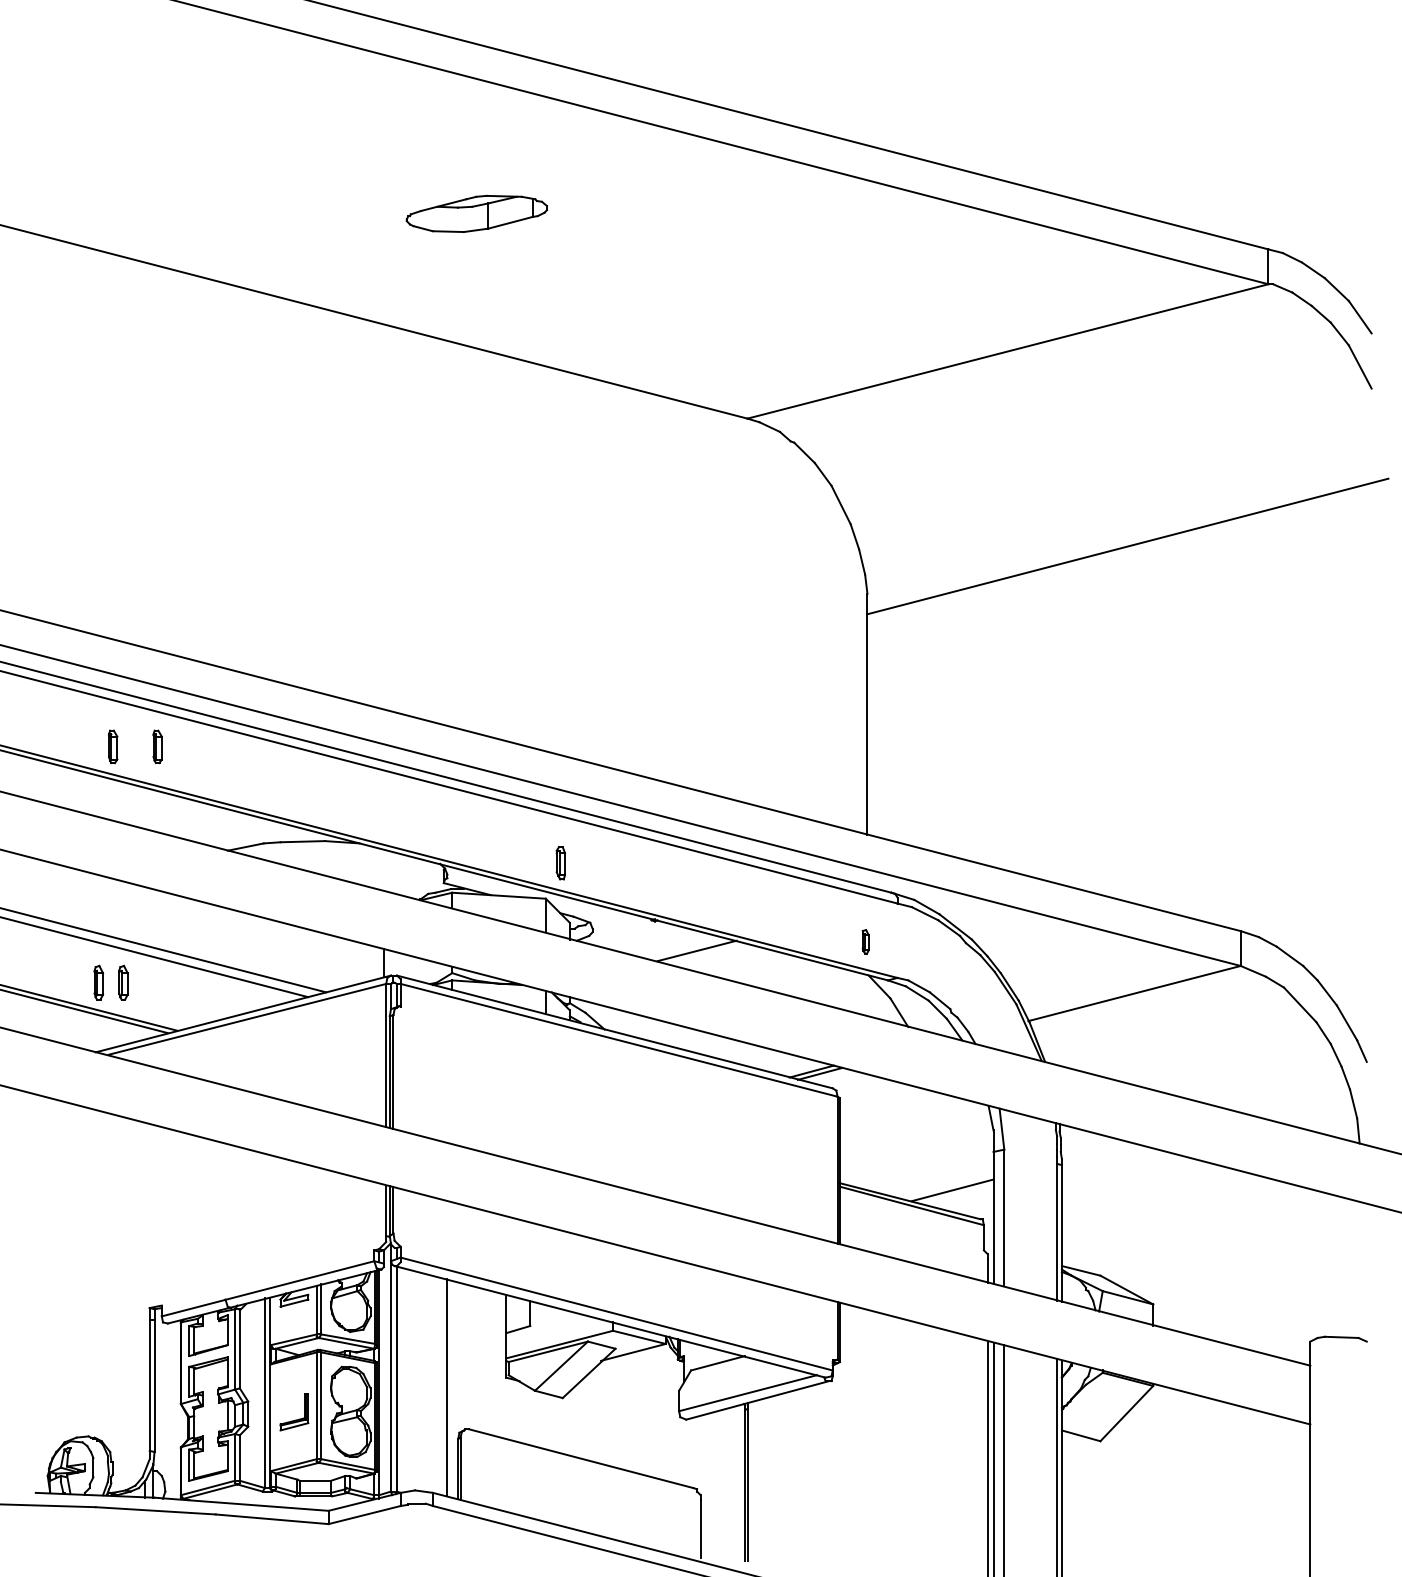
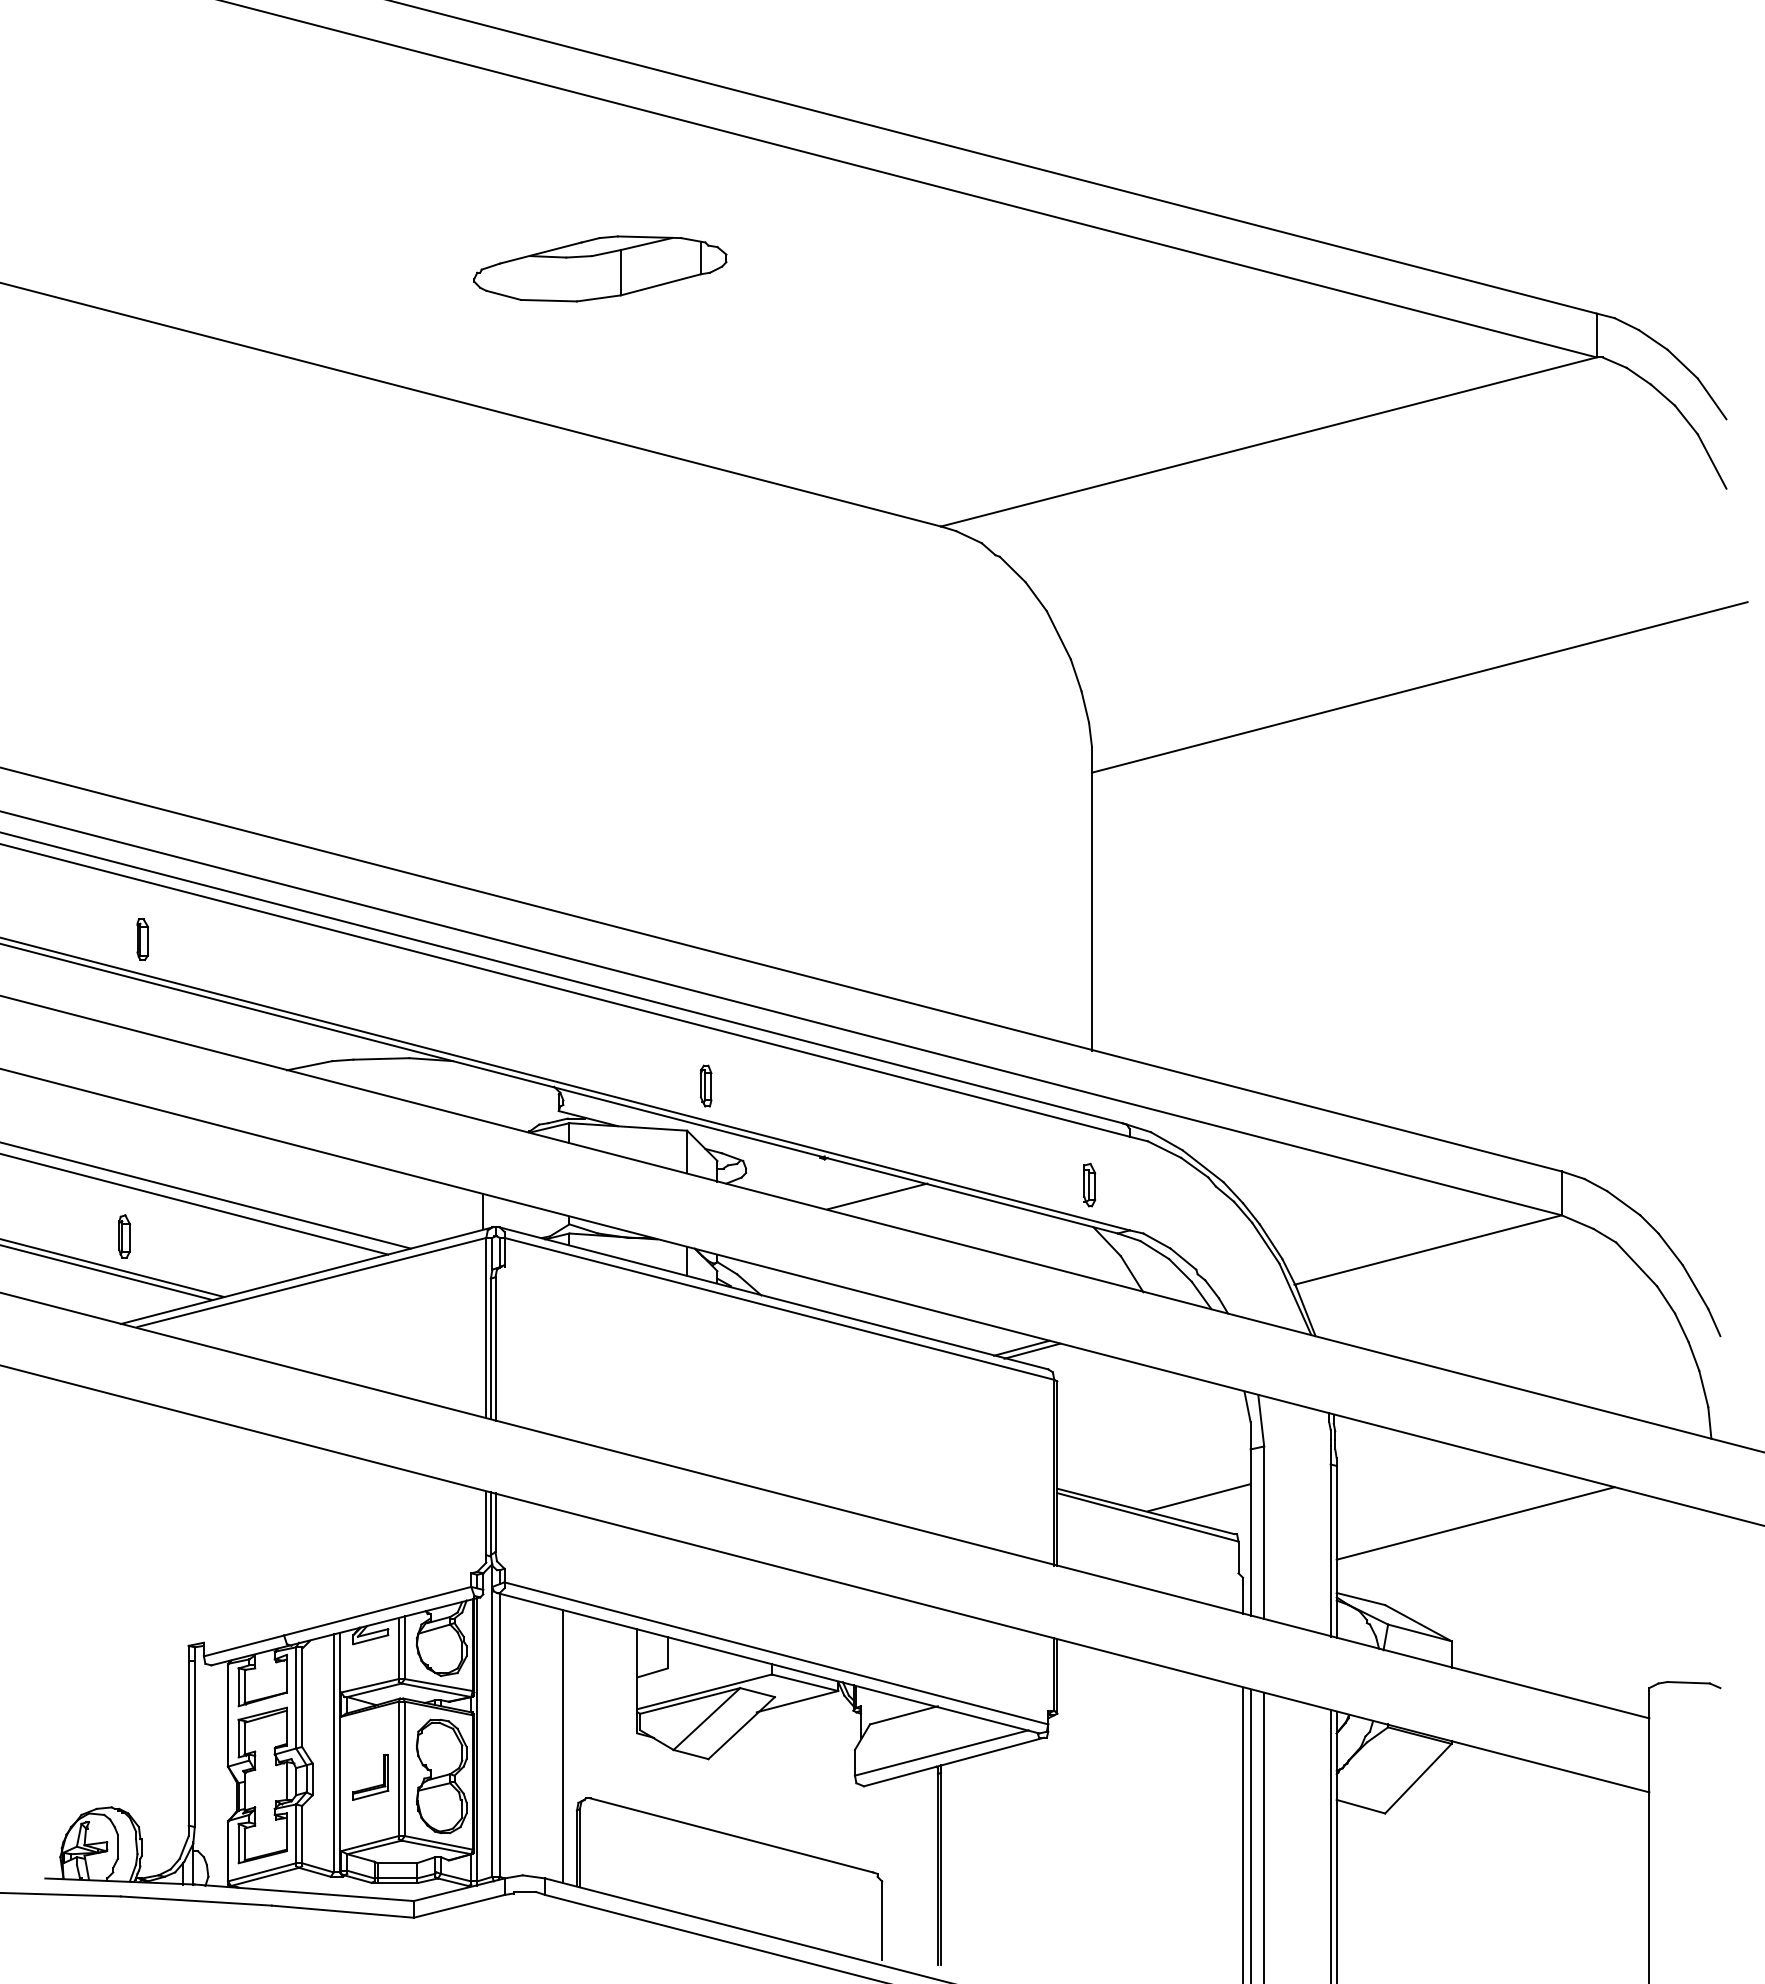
part: (476, 213) -> (600, 268), size x1.43
part: (157, 746) -> (198, 939), removed
part: (865, 941) -> (1089, 1184), size x1.43
part: (123, 982) -> (155, 1236), removed
line: (1172, 1210) -> (1475, 1523), added

